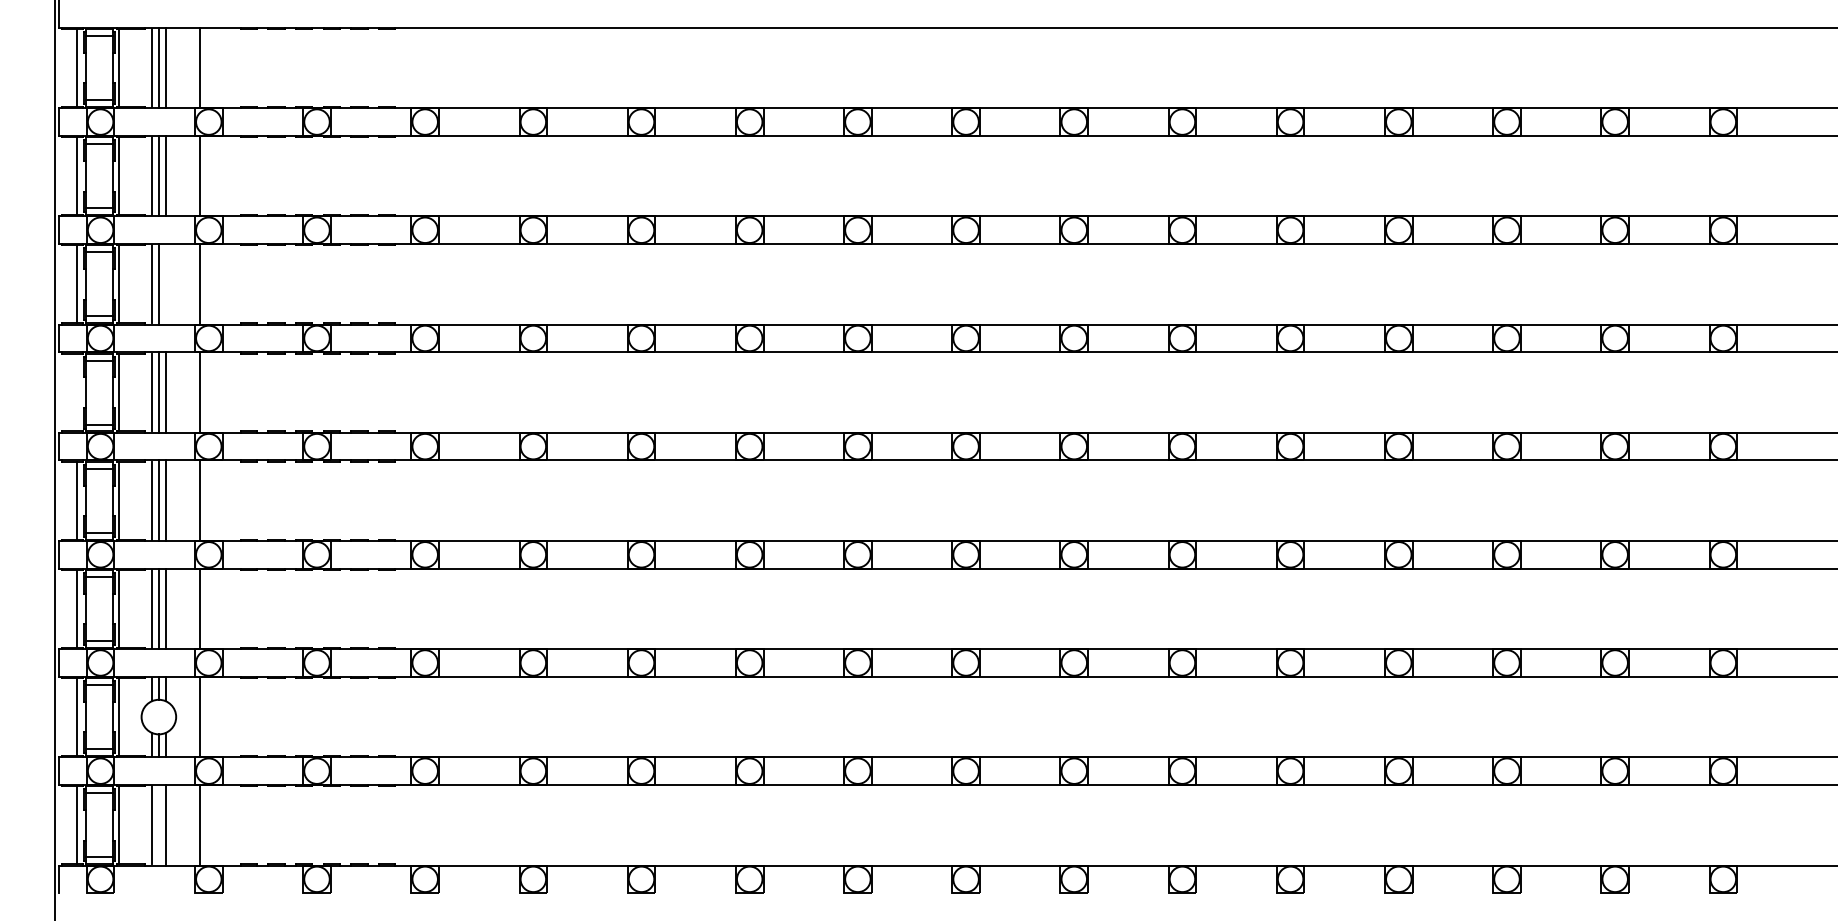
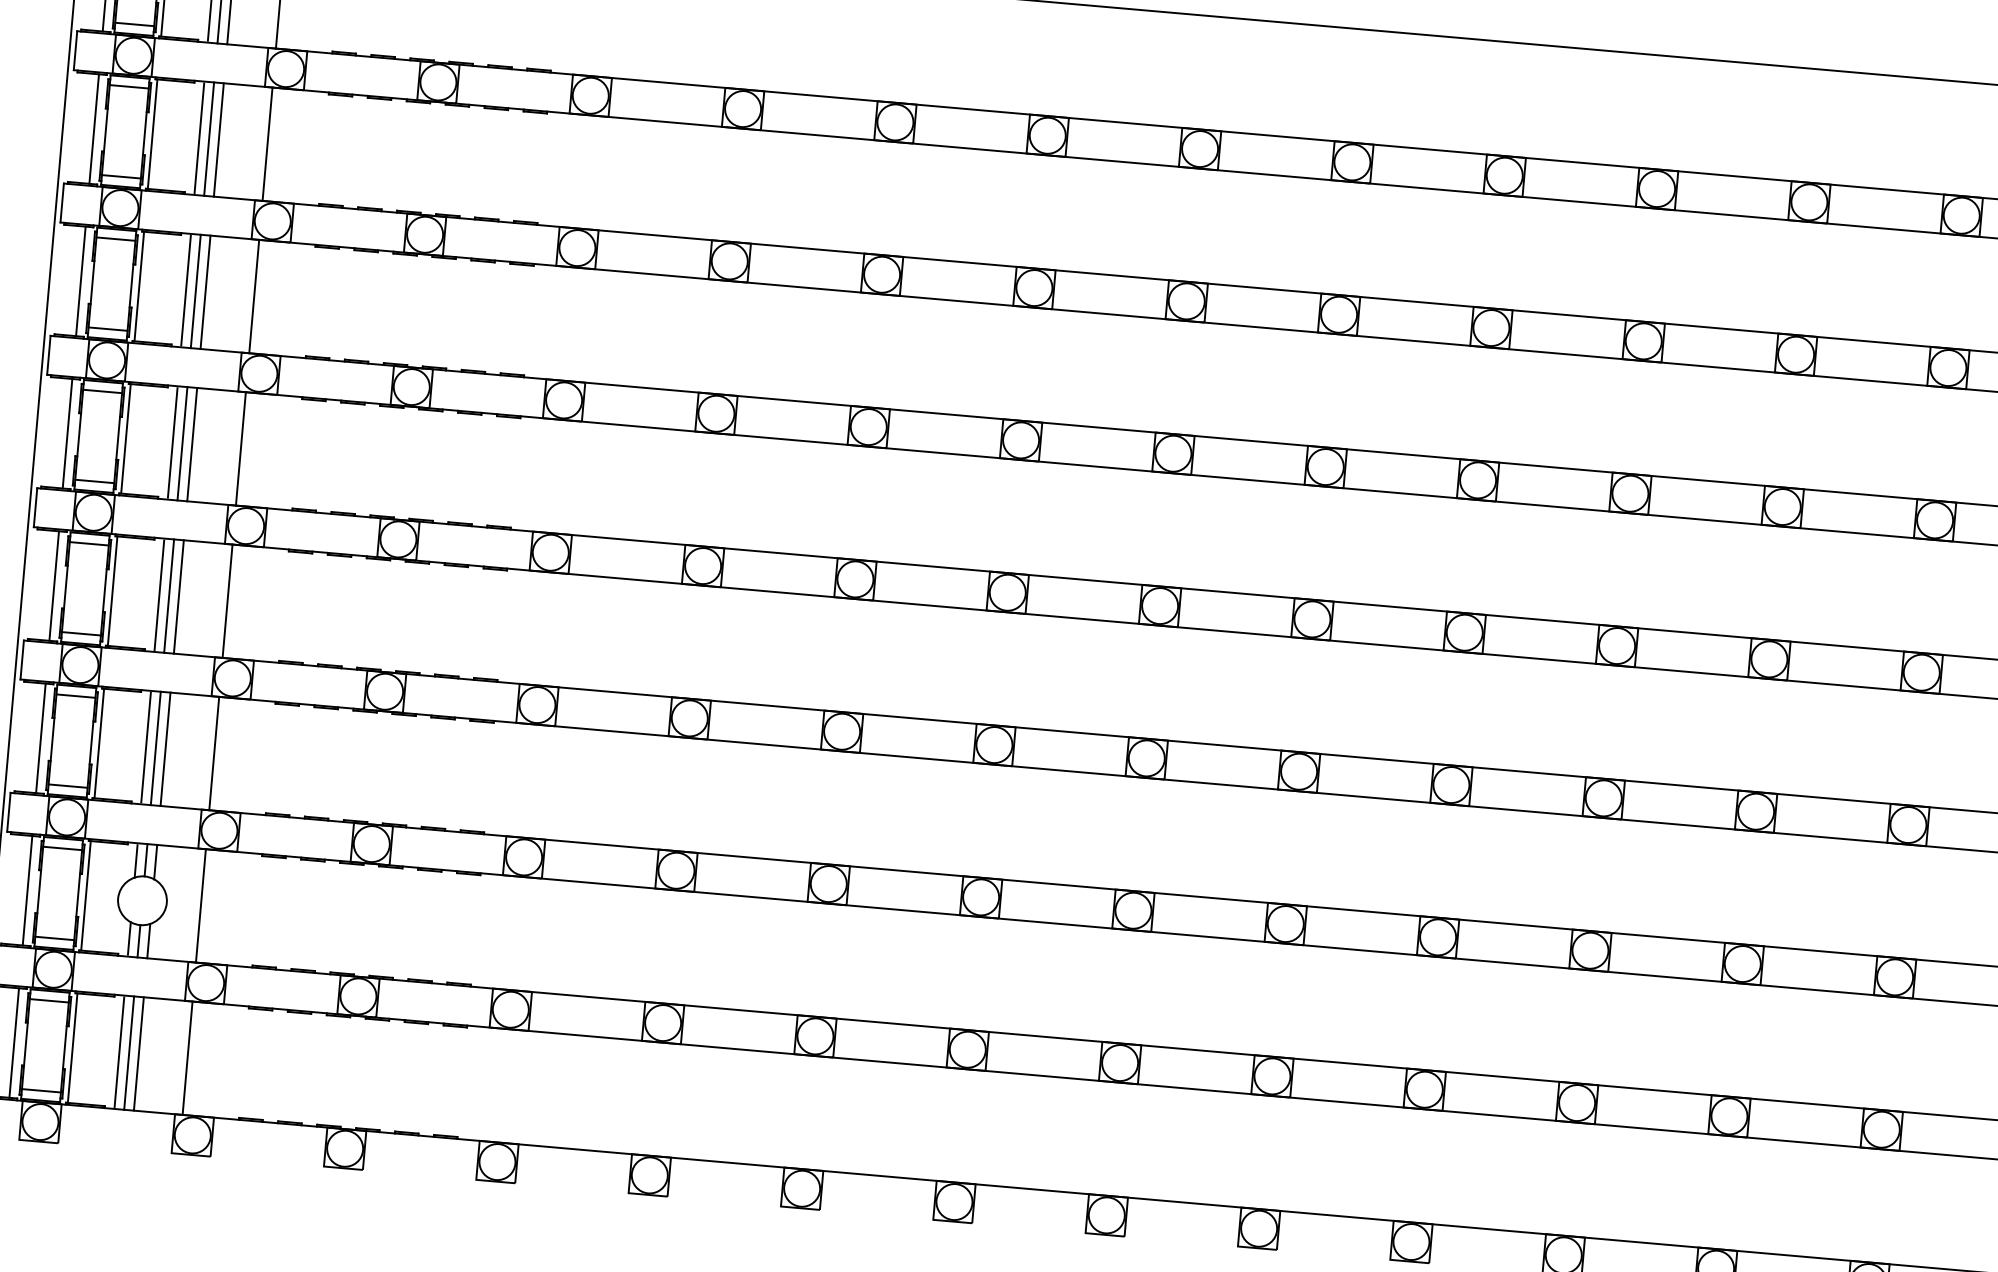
line: (165, 284) -> (205, 292), added
line: (77, 392) -> (67, 433), added
line: (158, 825) -> (128, 1053), added

